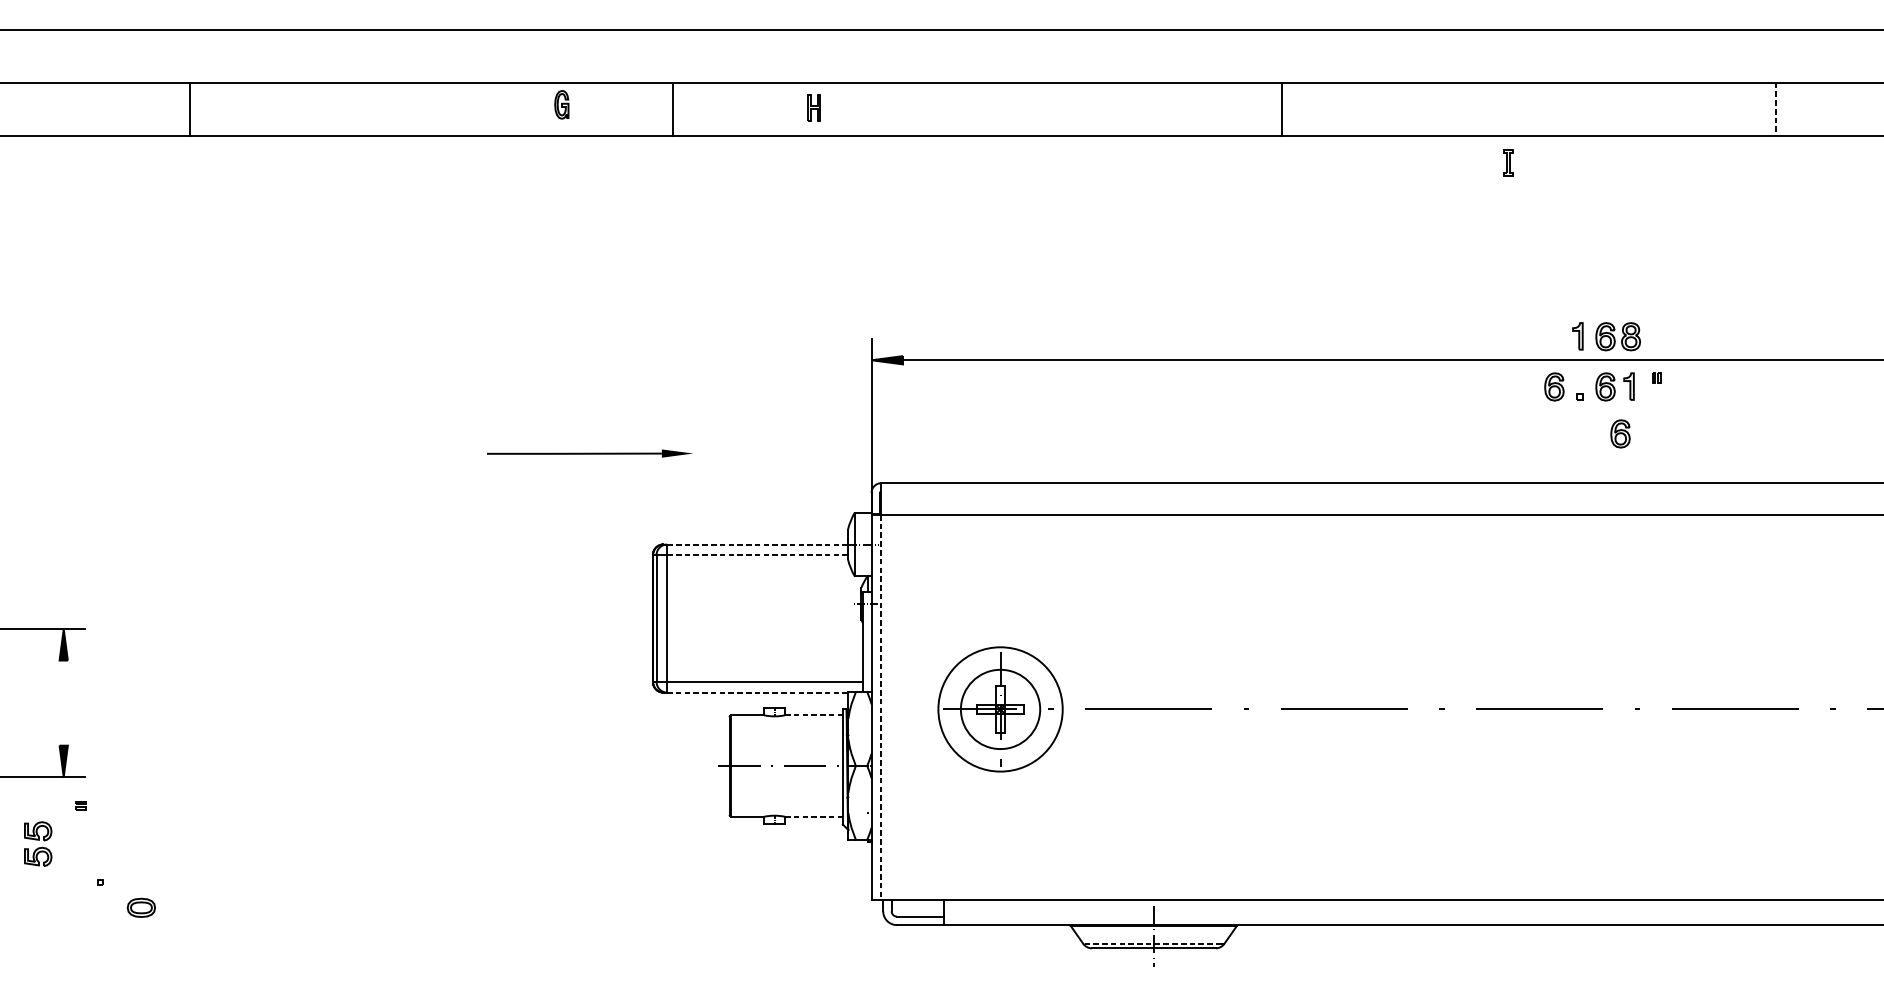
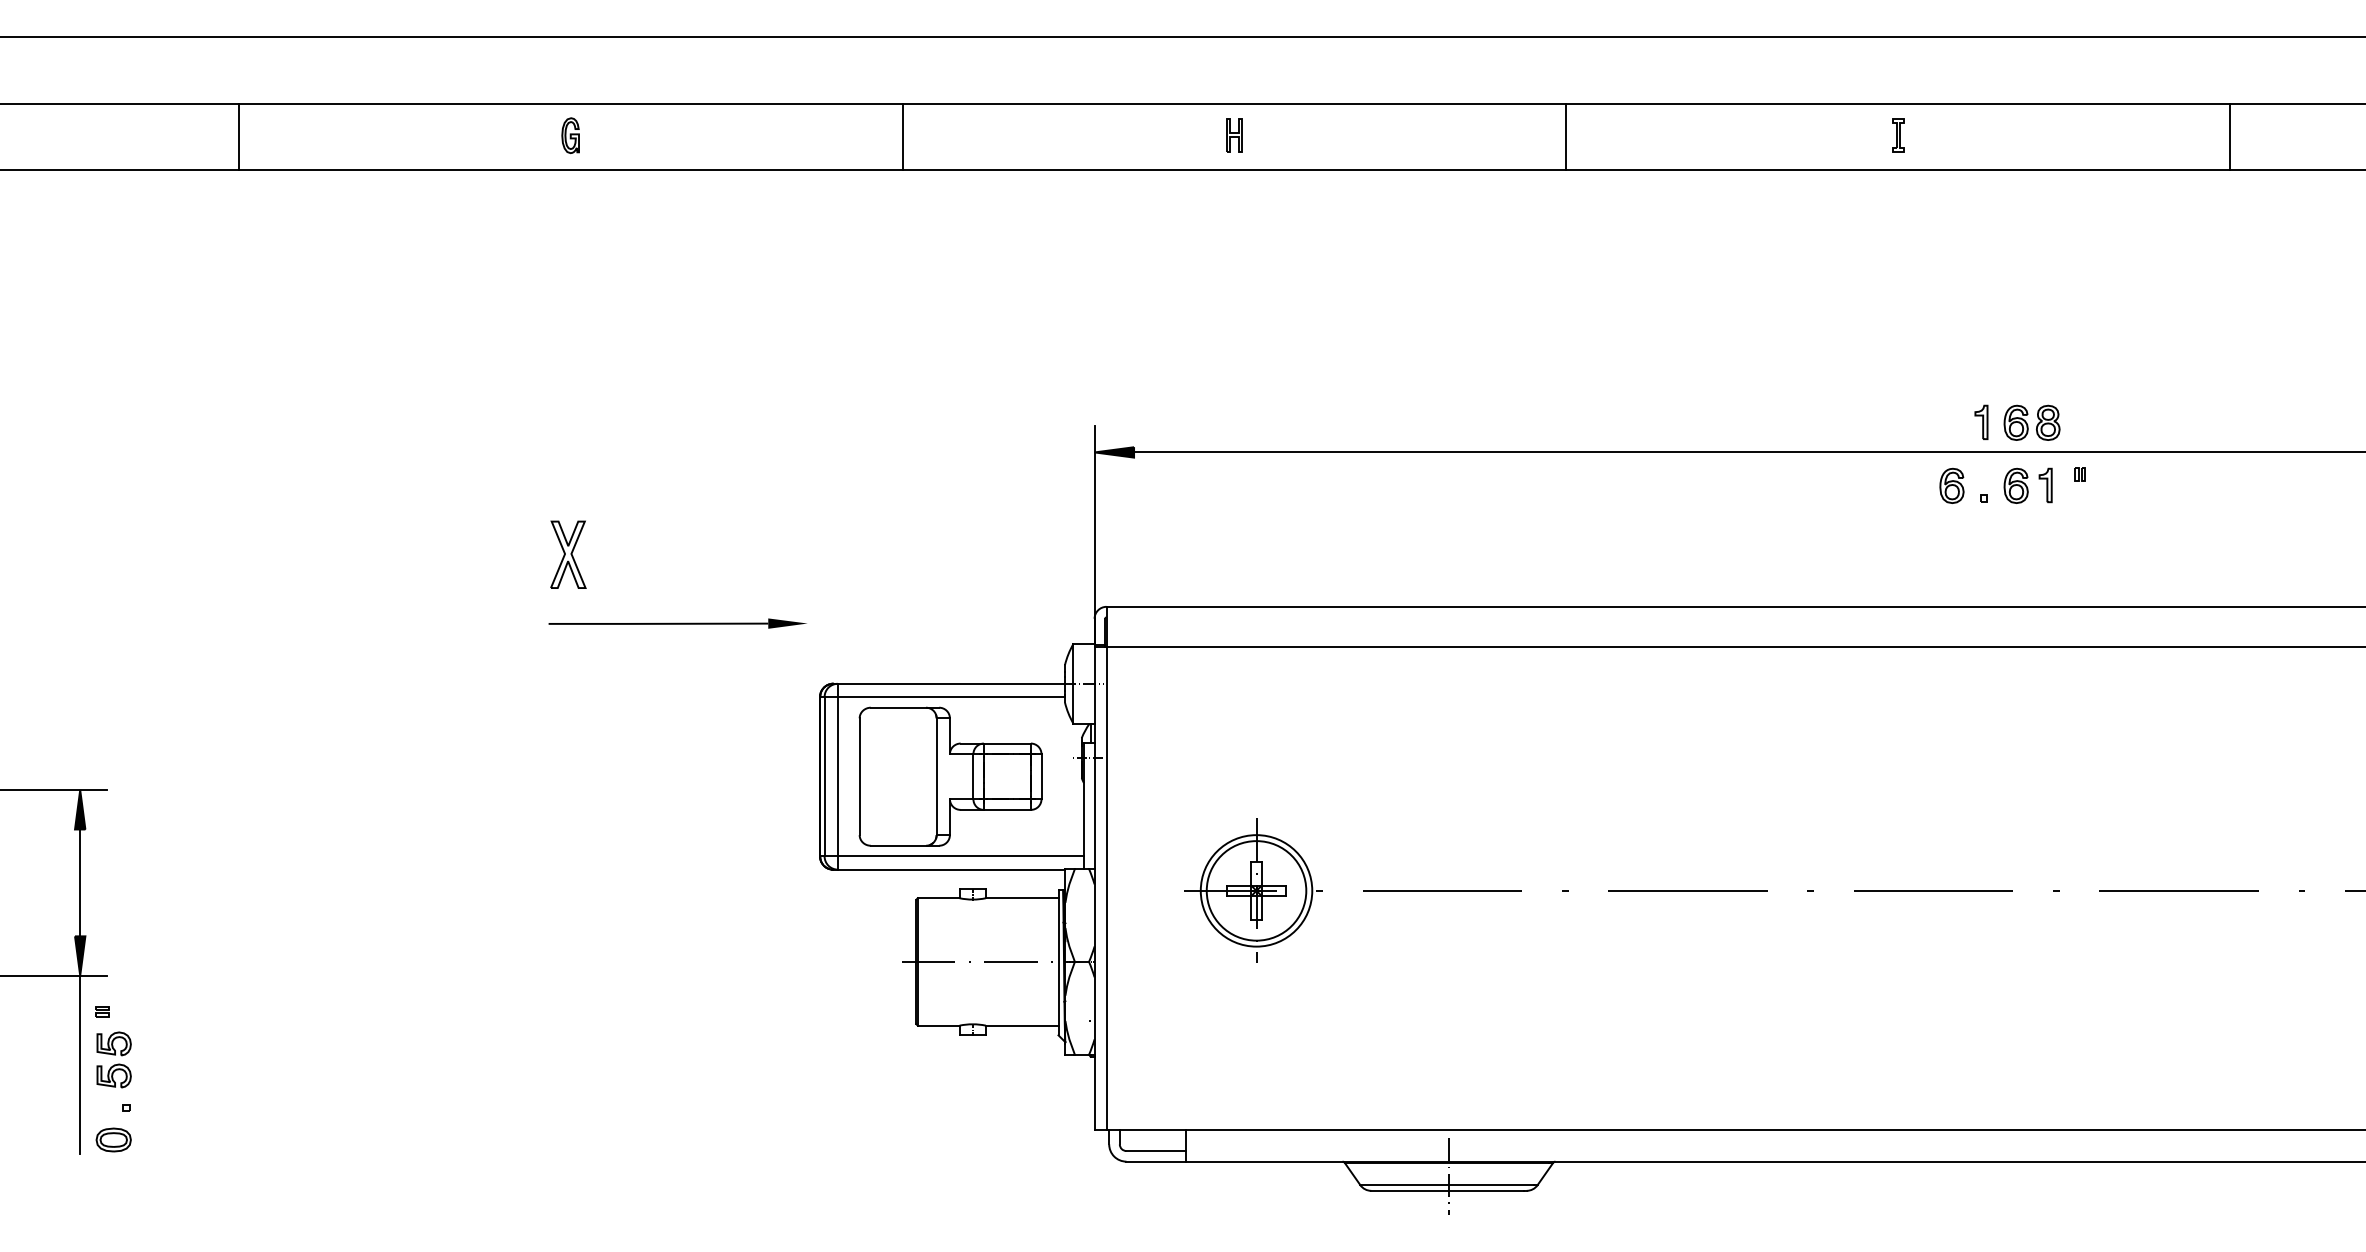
part: (561, 104) -> (570, 135), moved
part: (814, 107) -> (1234, 135), moved
line: (672, 108) -> (902, 136), moved
line: (1281, 108) -> (1566, 136), moved
line: (1775, 109) -> (2229, 137), dashed -> solid
part: (1508, 162) -> (1898, 135), moved
part: (1620, 433) -> (2034, 544), removed
part: (452, 441) -> (568, 554), added
part: (589, 453) -> (677, 623), moved
line: (757, 544) -> (951, 683), dashed -> solid
line: (757, 555) -> (951, 697), dashed -> solid
part: (756, 618) -> (950, 776), added
line: (757, 692) -> (951, 869), dashed -> solid
line: (63, 702) -> (80, 882), added
line: (881, 707) -> (1106, 888), dashed -> solid
circle: (1000, 709) -> (1256, 890), size x0.71
line: (814, 715) -> (1022, 898), dashed -> solid
line: (814, 816) -> (1022, 1025), dashed -> solid
part: (37, 843) -> (113, 1059), moved
line: (63, 847) -> (80, 1064), added
part: (141, 907) -> (113, 1139), moved
line: (1152, 944) -> (1447, 1185), dashed -> solid

